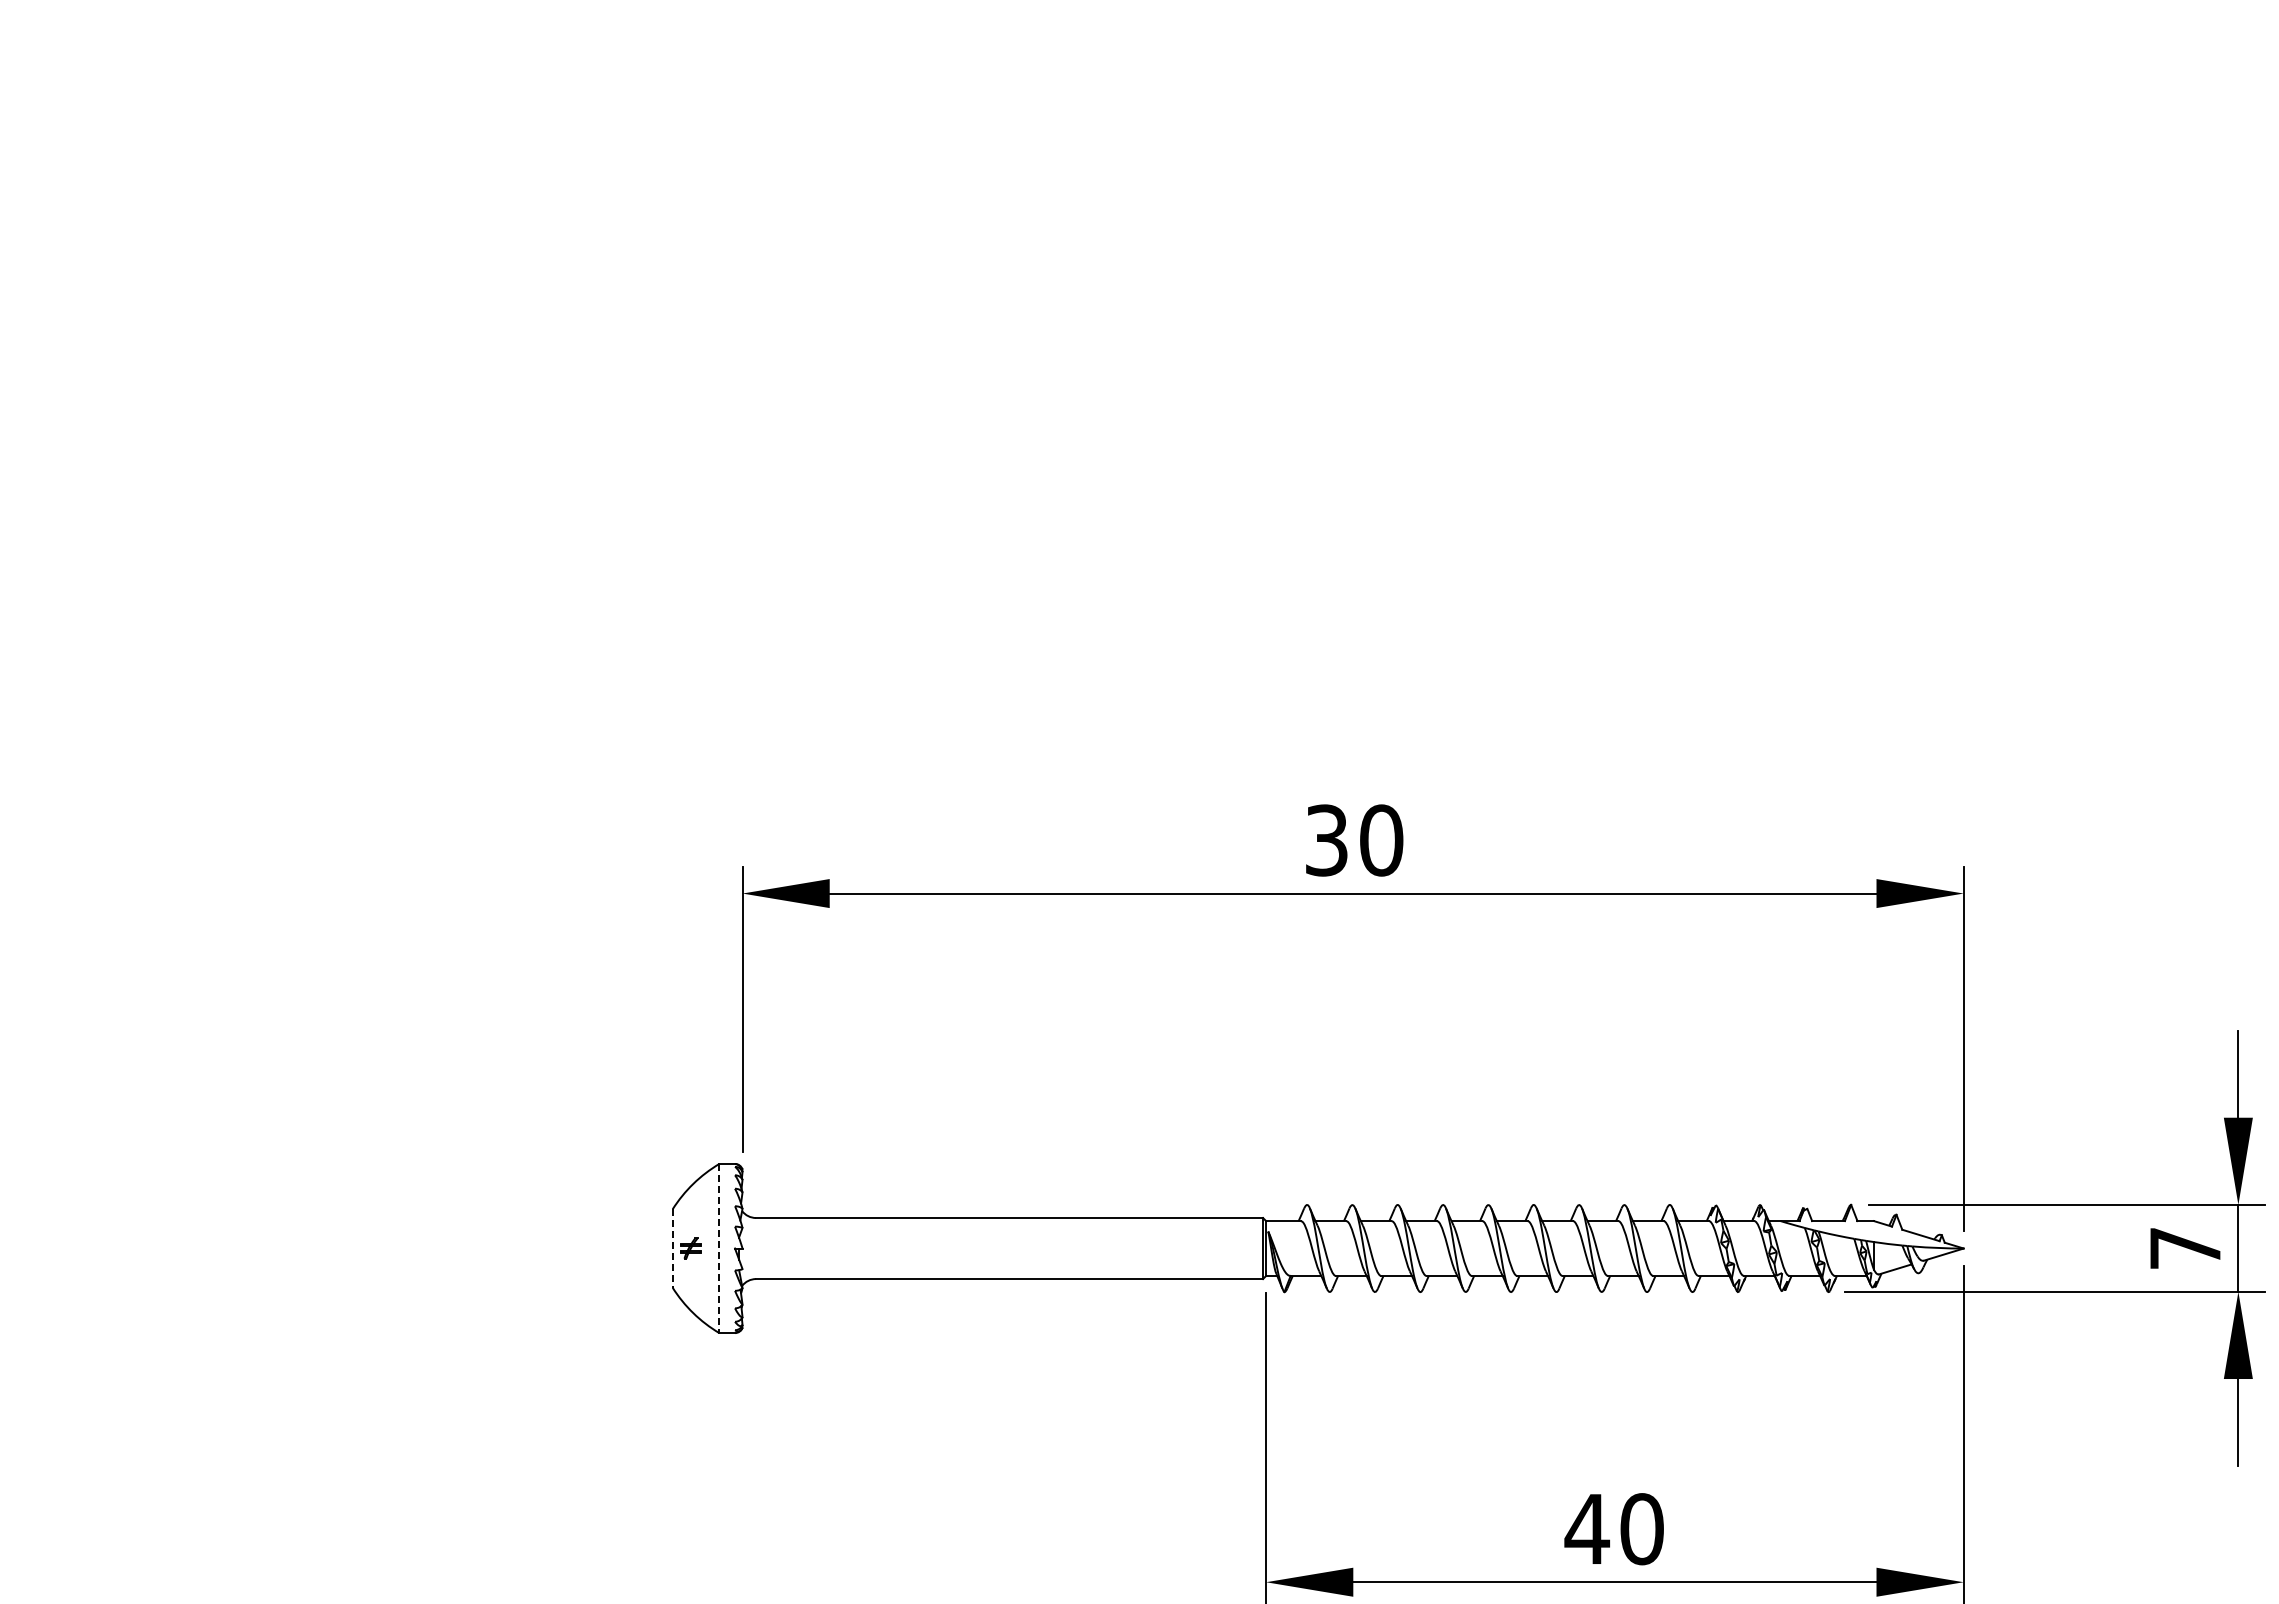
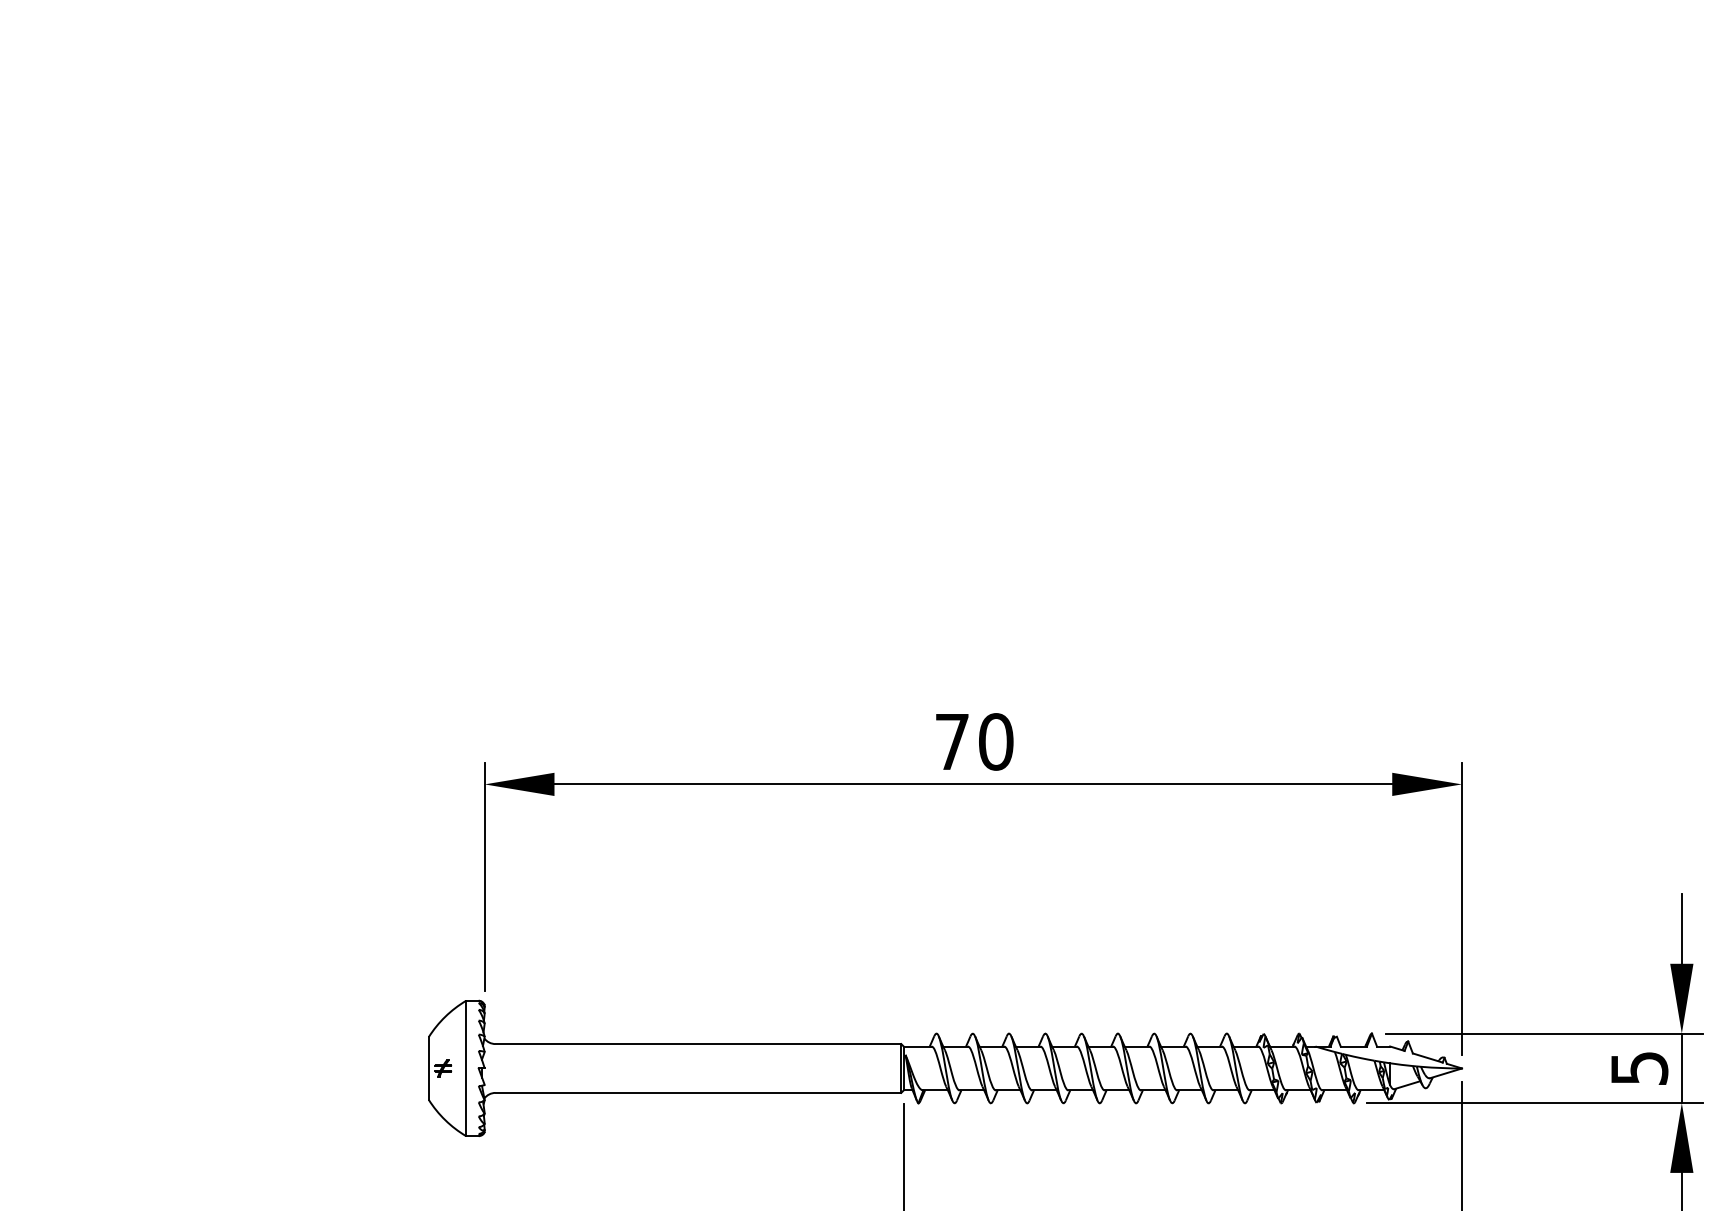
text: (1326, 840) -> (952, 741), 30 -> 70
line: (719, 1248) -> (466, 1068), dashed -> solid
text: (2185, 1248) -> (1639, 1068), 7 -> 5
line: (672, 1249) -> (428, 1069), dashed -> solid

